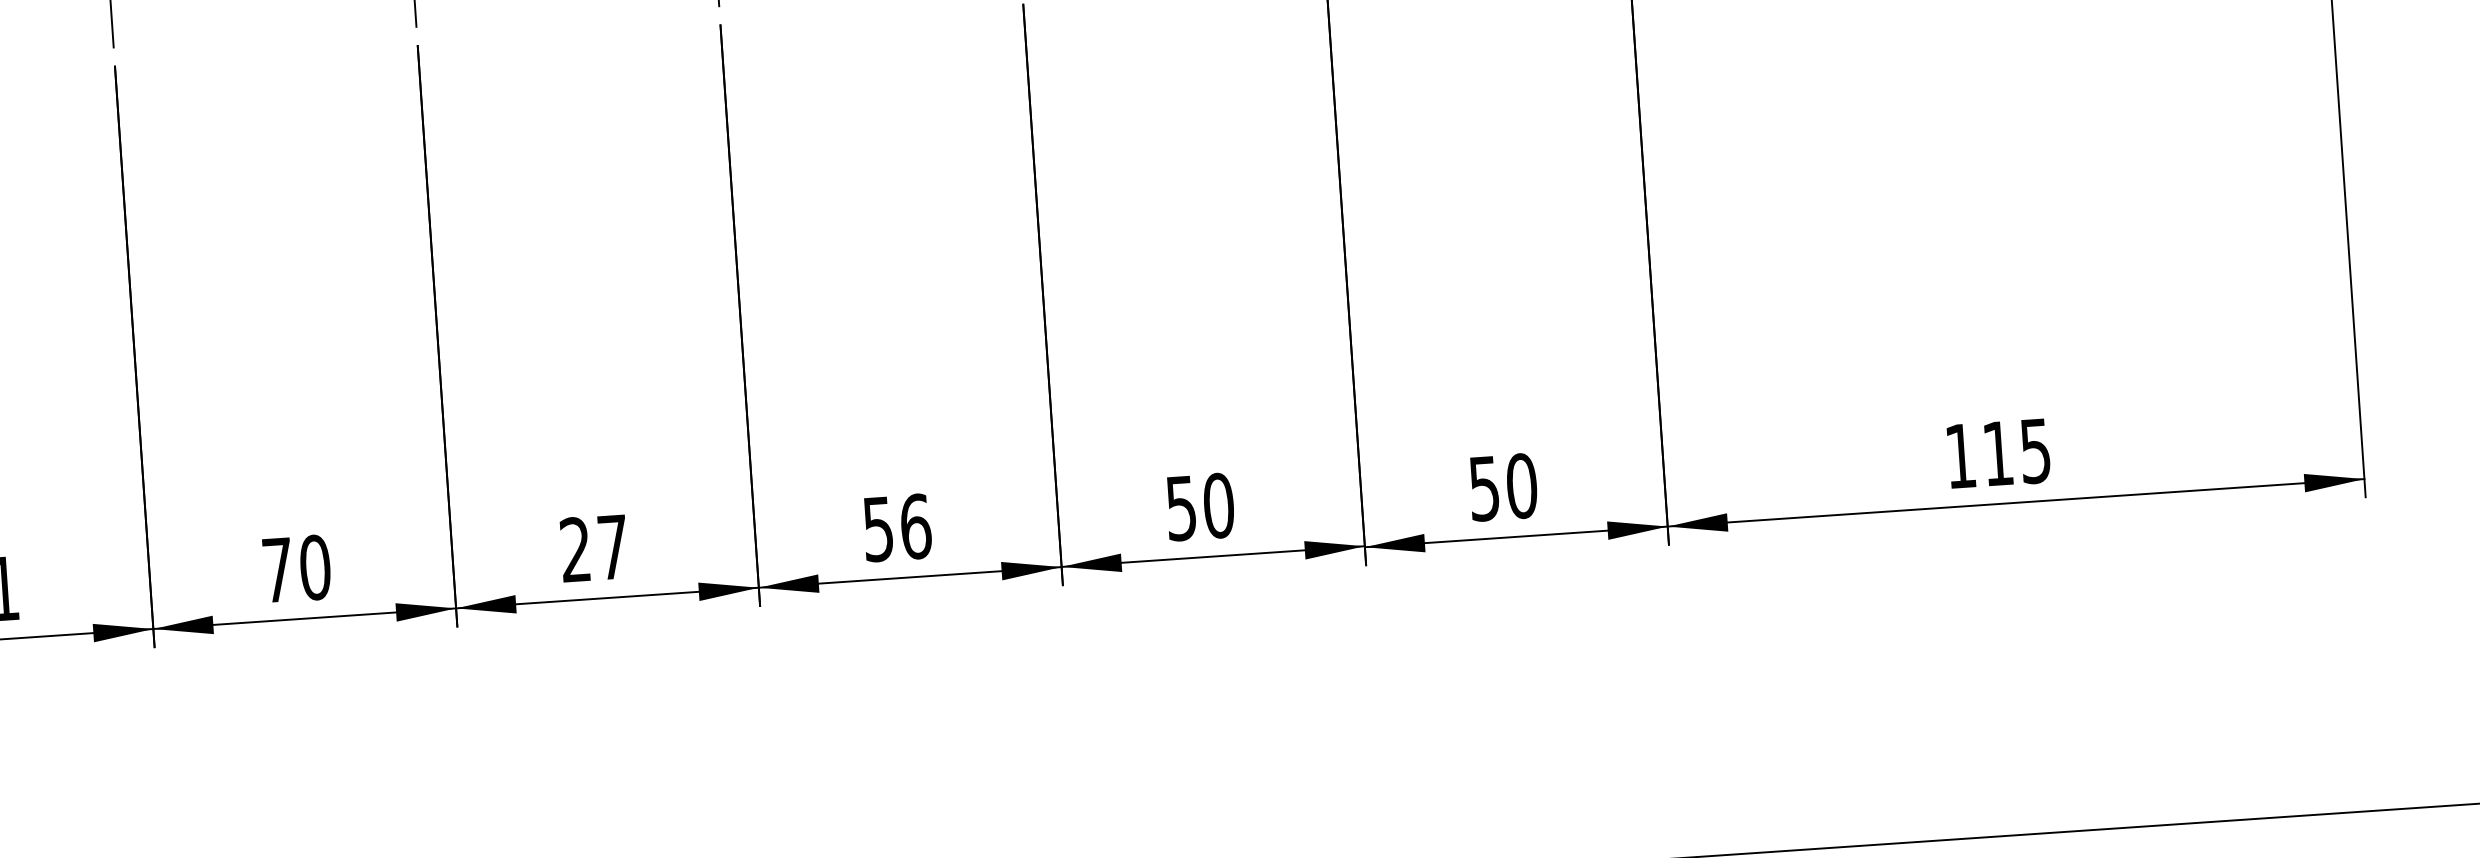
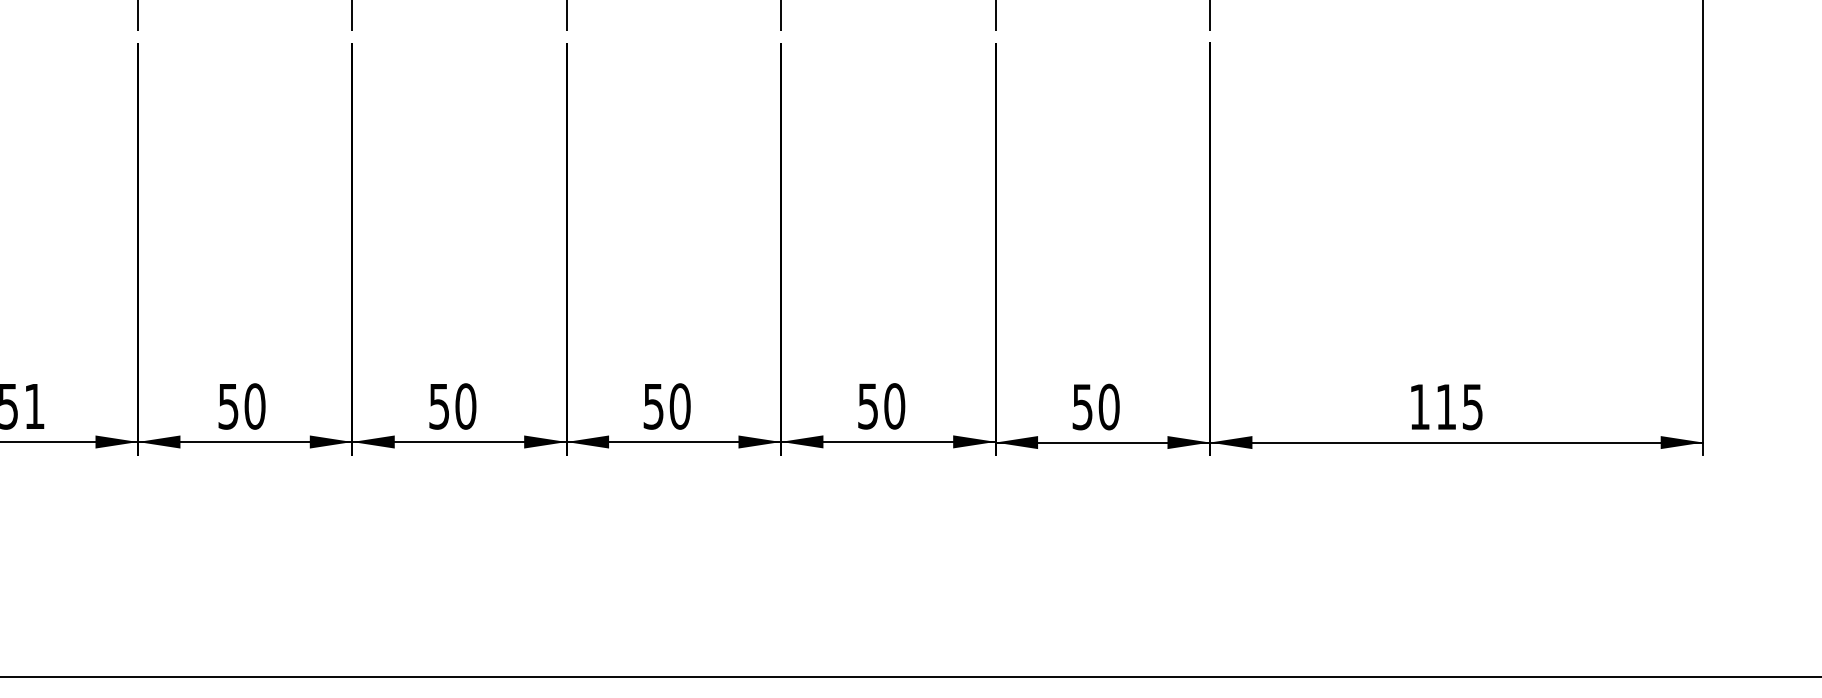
text: (914, 526) -> (679, 406), 56 -> 50
text: (594, 548) -> (452, 406), 27 -> 50
text: (277, 570) -> (228, 406), 70 -> 50

